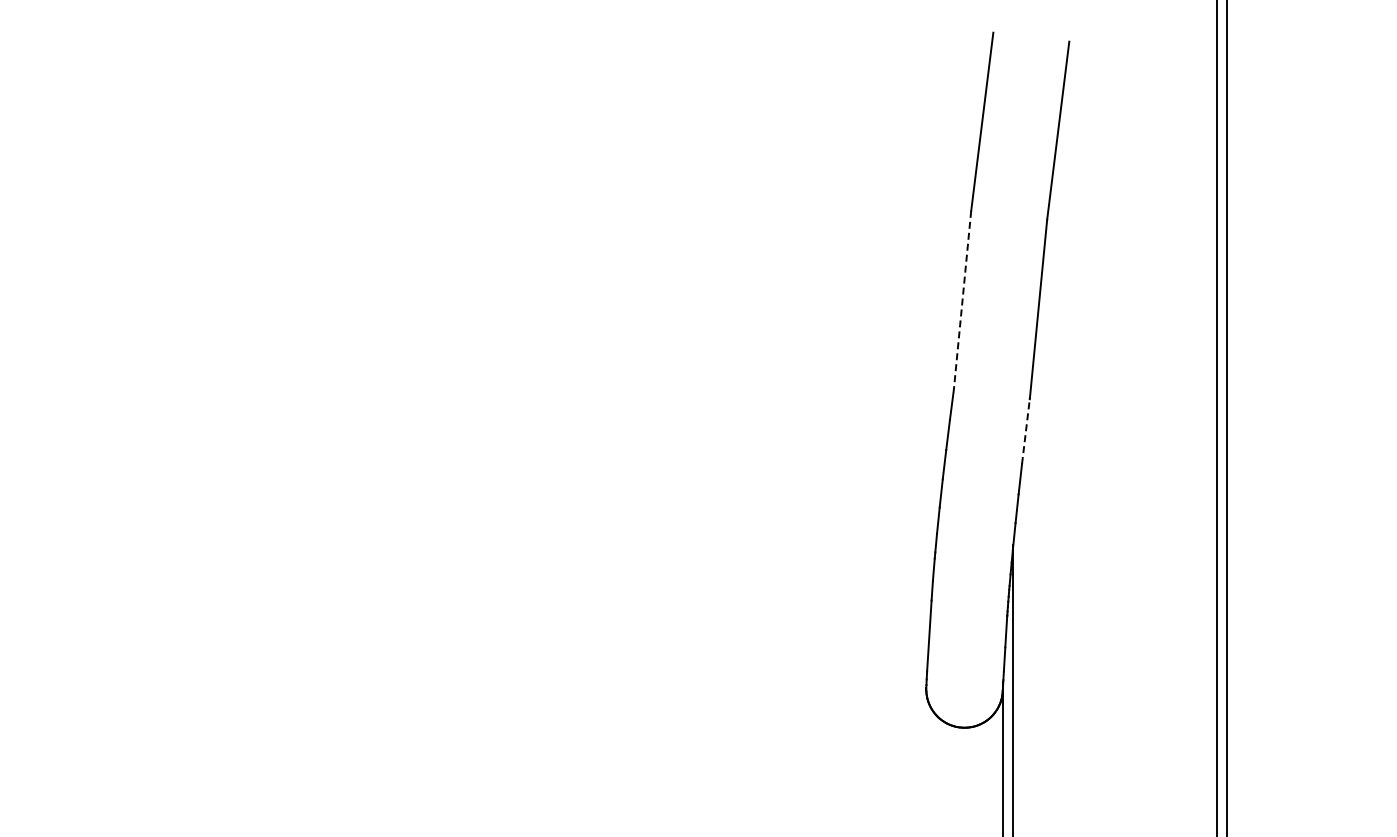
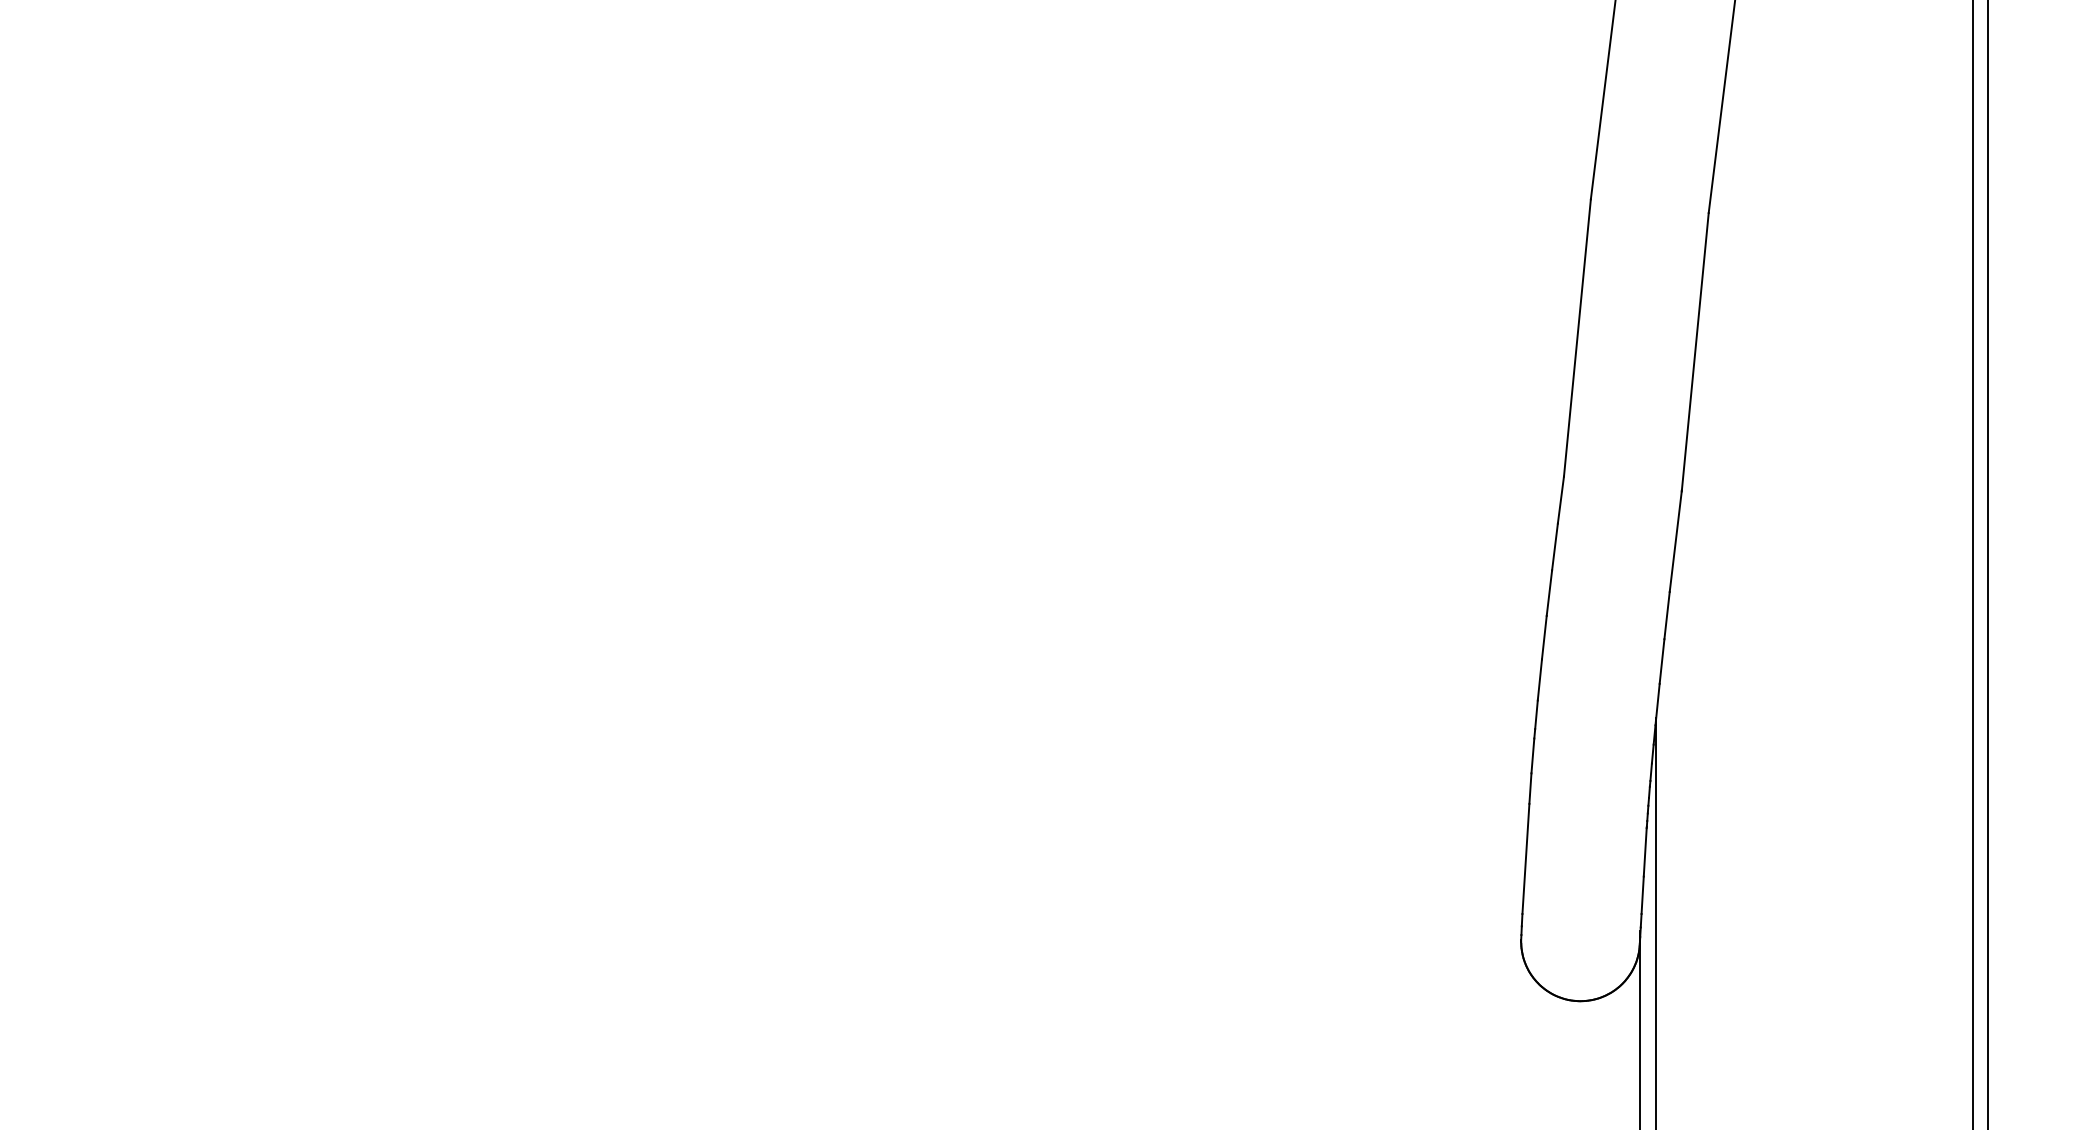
line: (962, 300) -> (1577, 338), dashed -> solid
line: (1025, 431) -> (1675, 541), dashed -> solid

